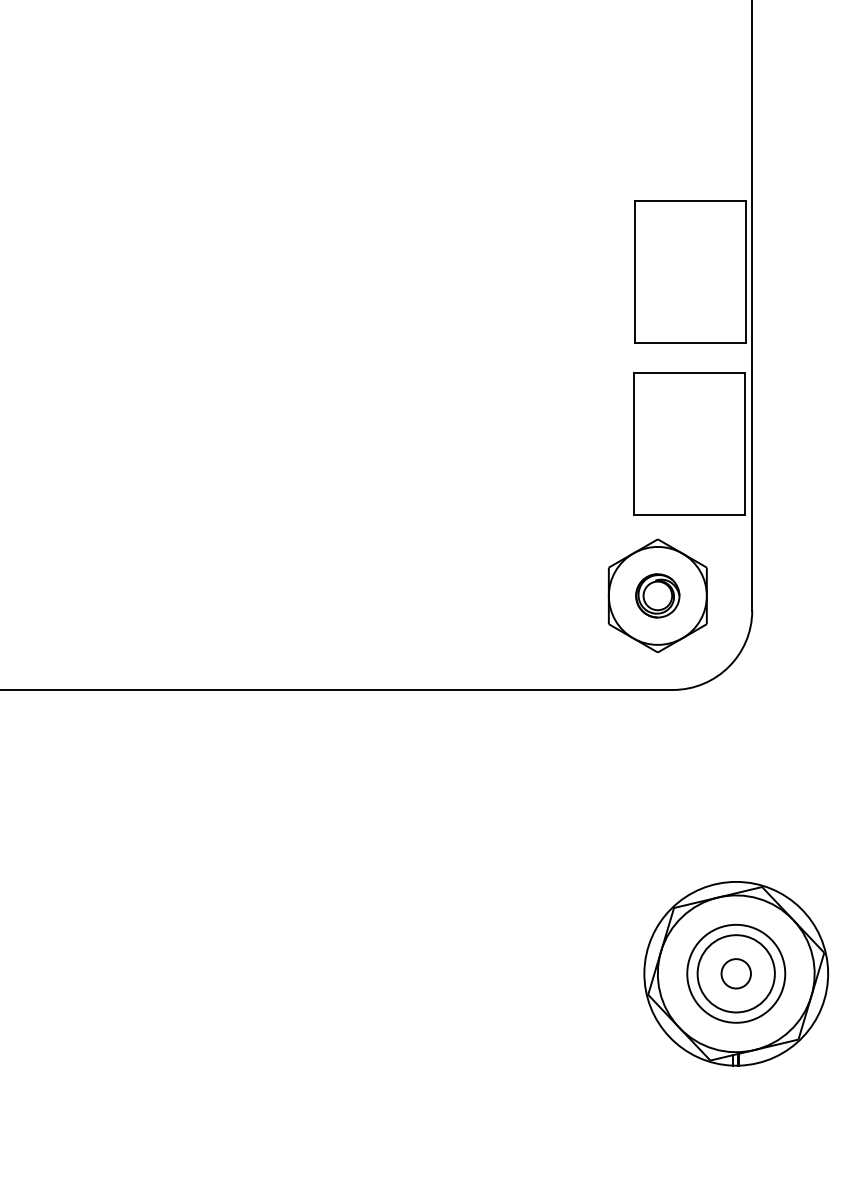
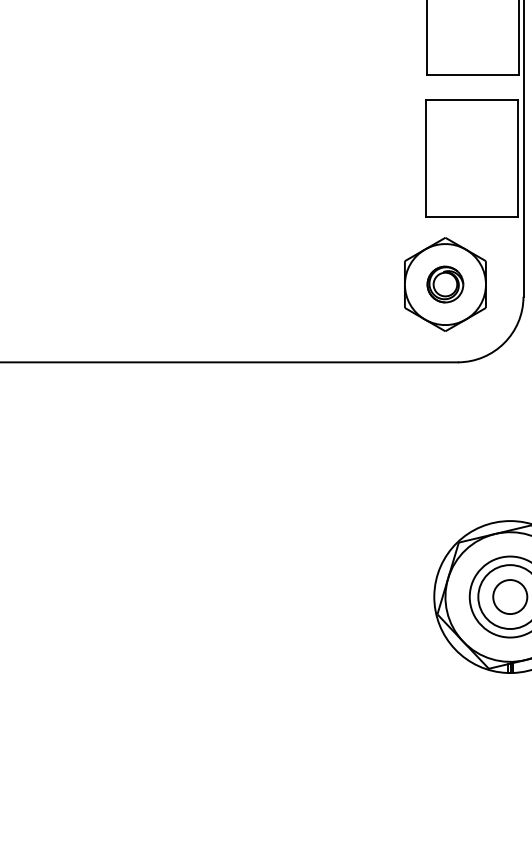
circle: (735, 973) -> (509, 596), size x1.4

